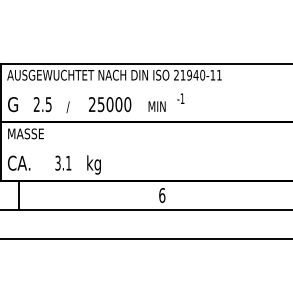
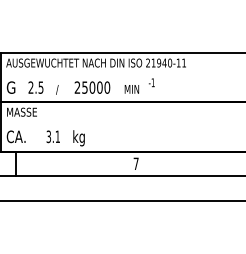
text: (161, 195) -> (135, 163), 6 -> 7

